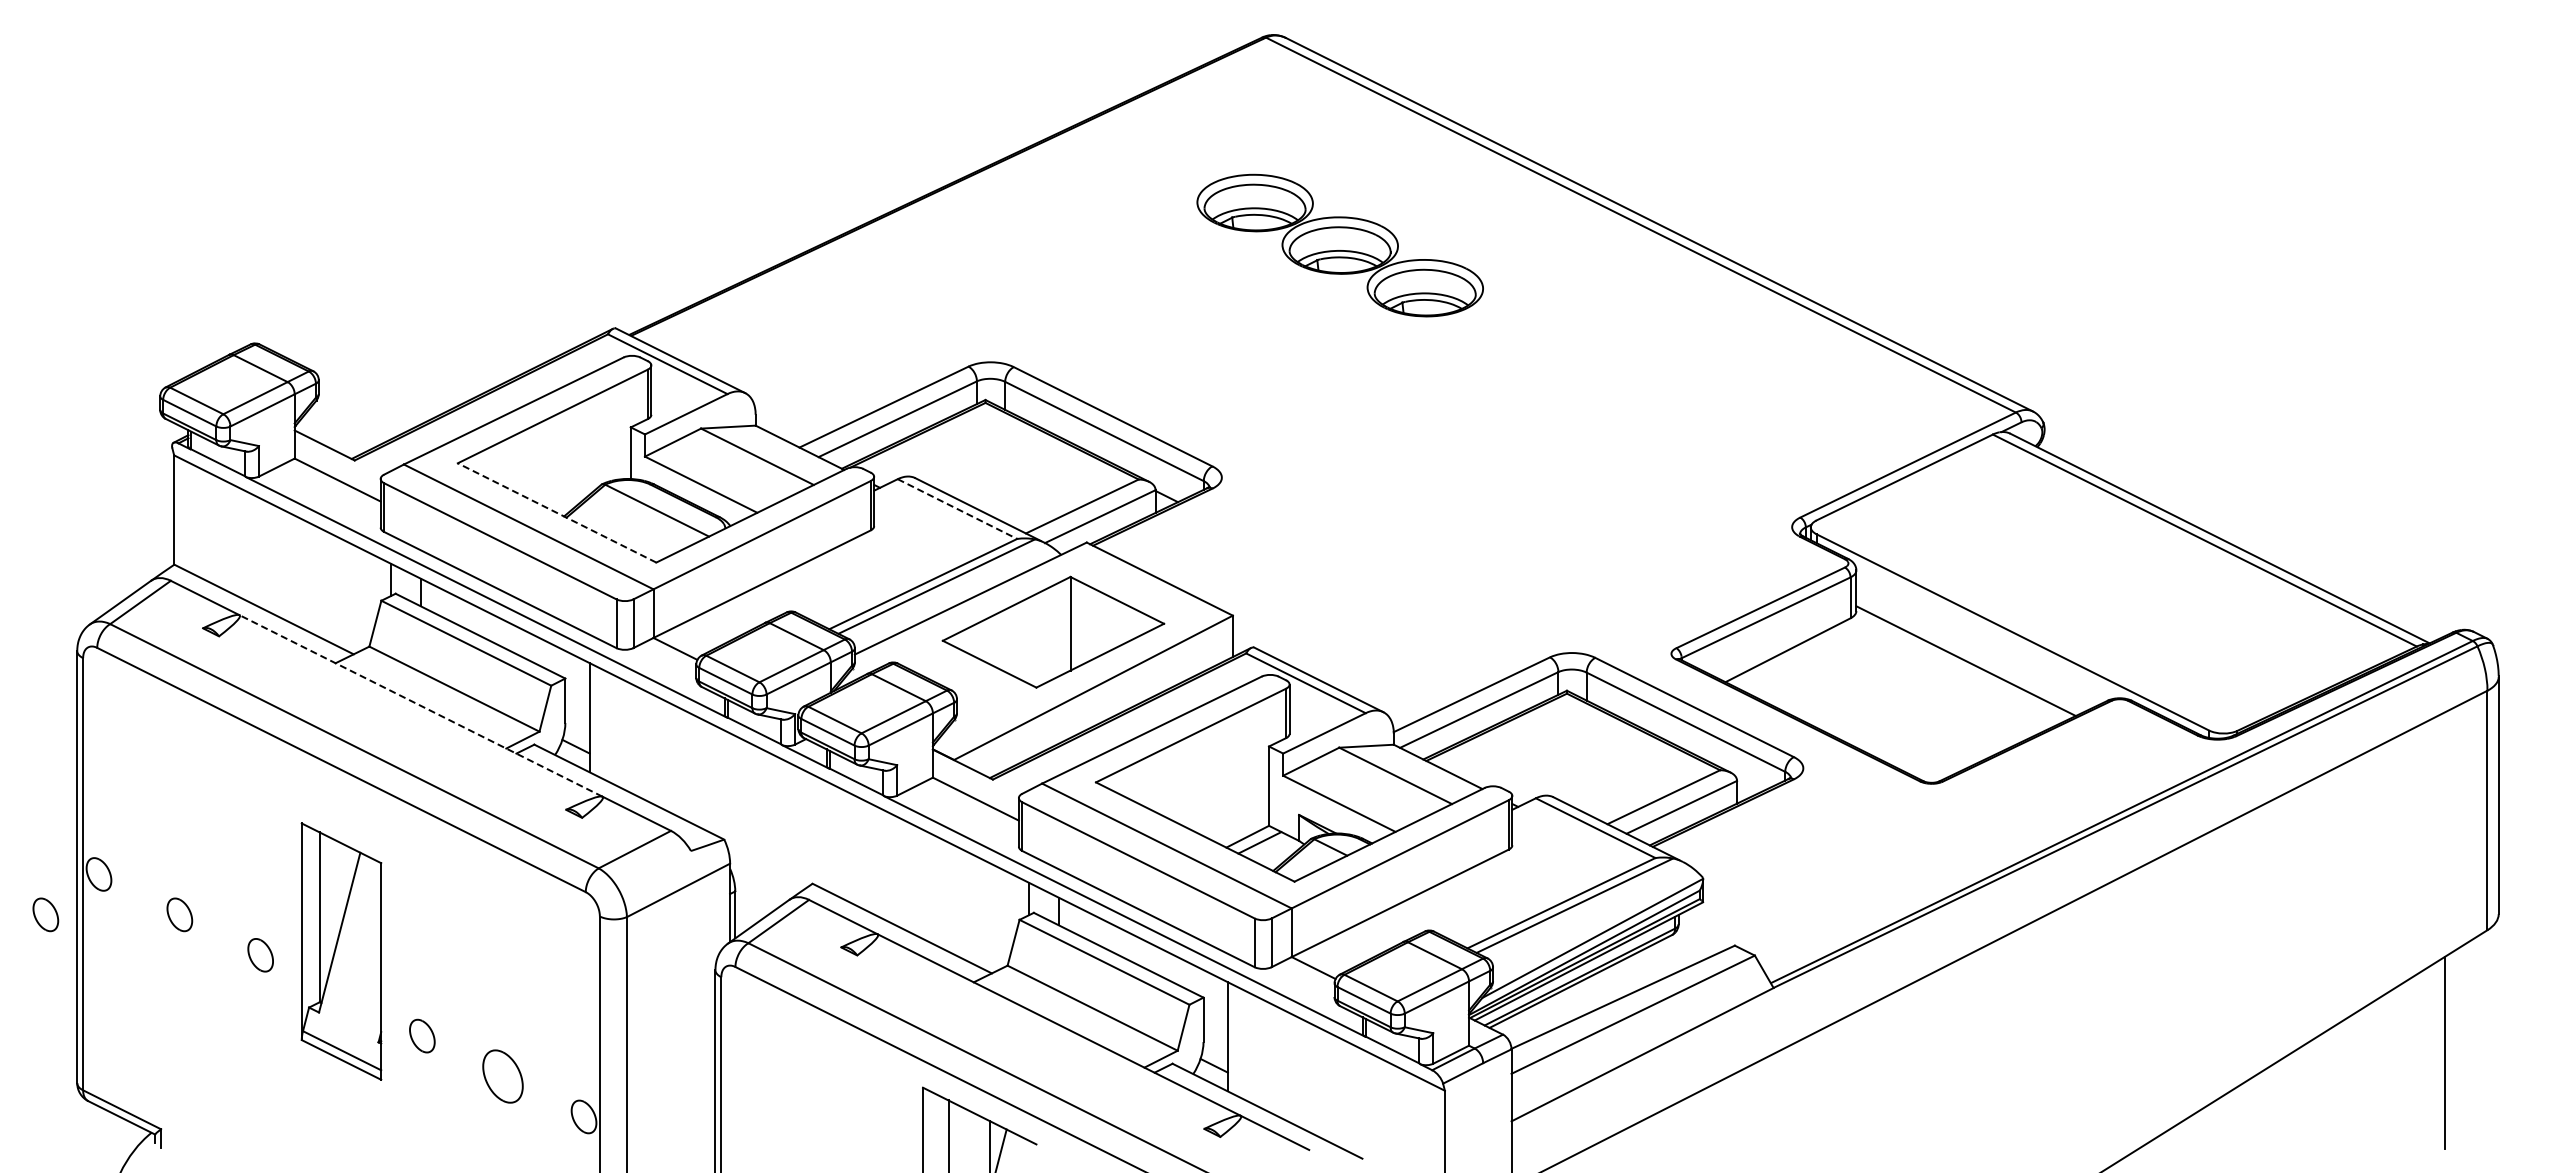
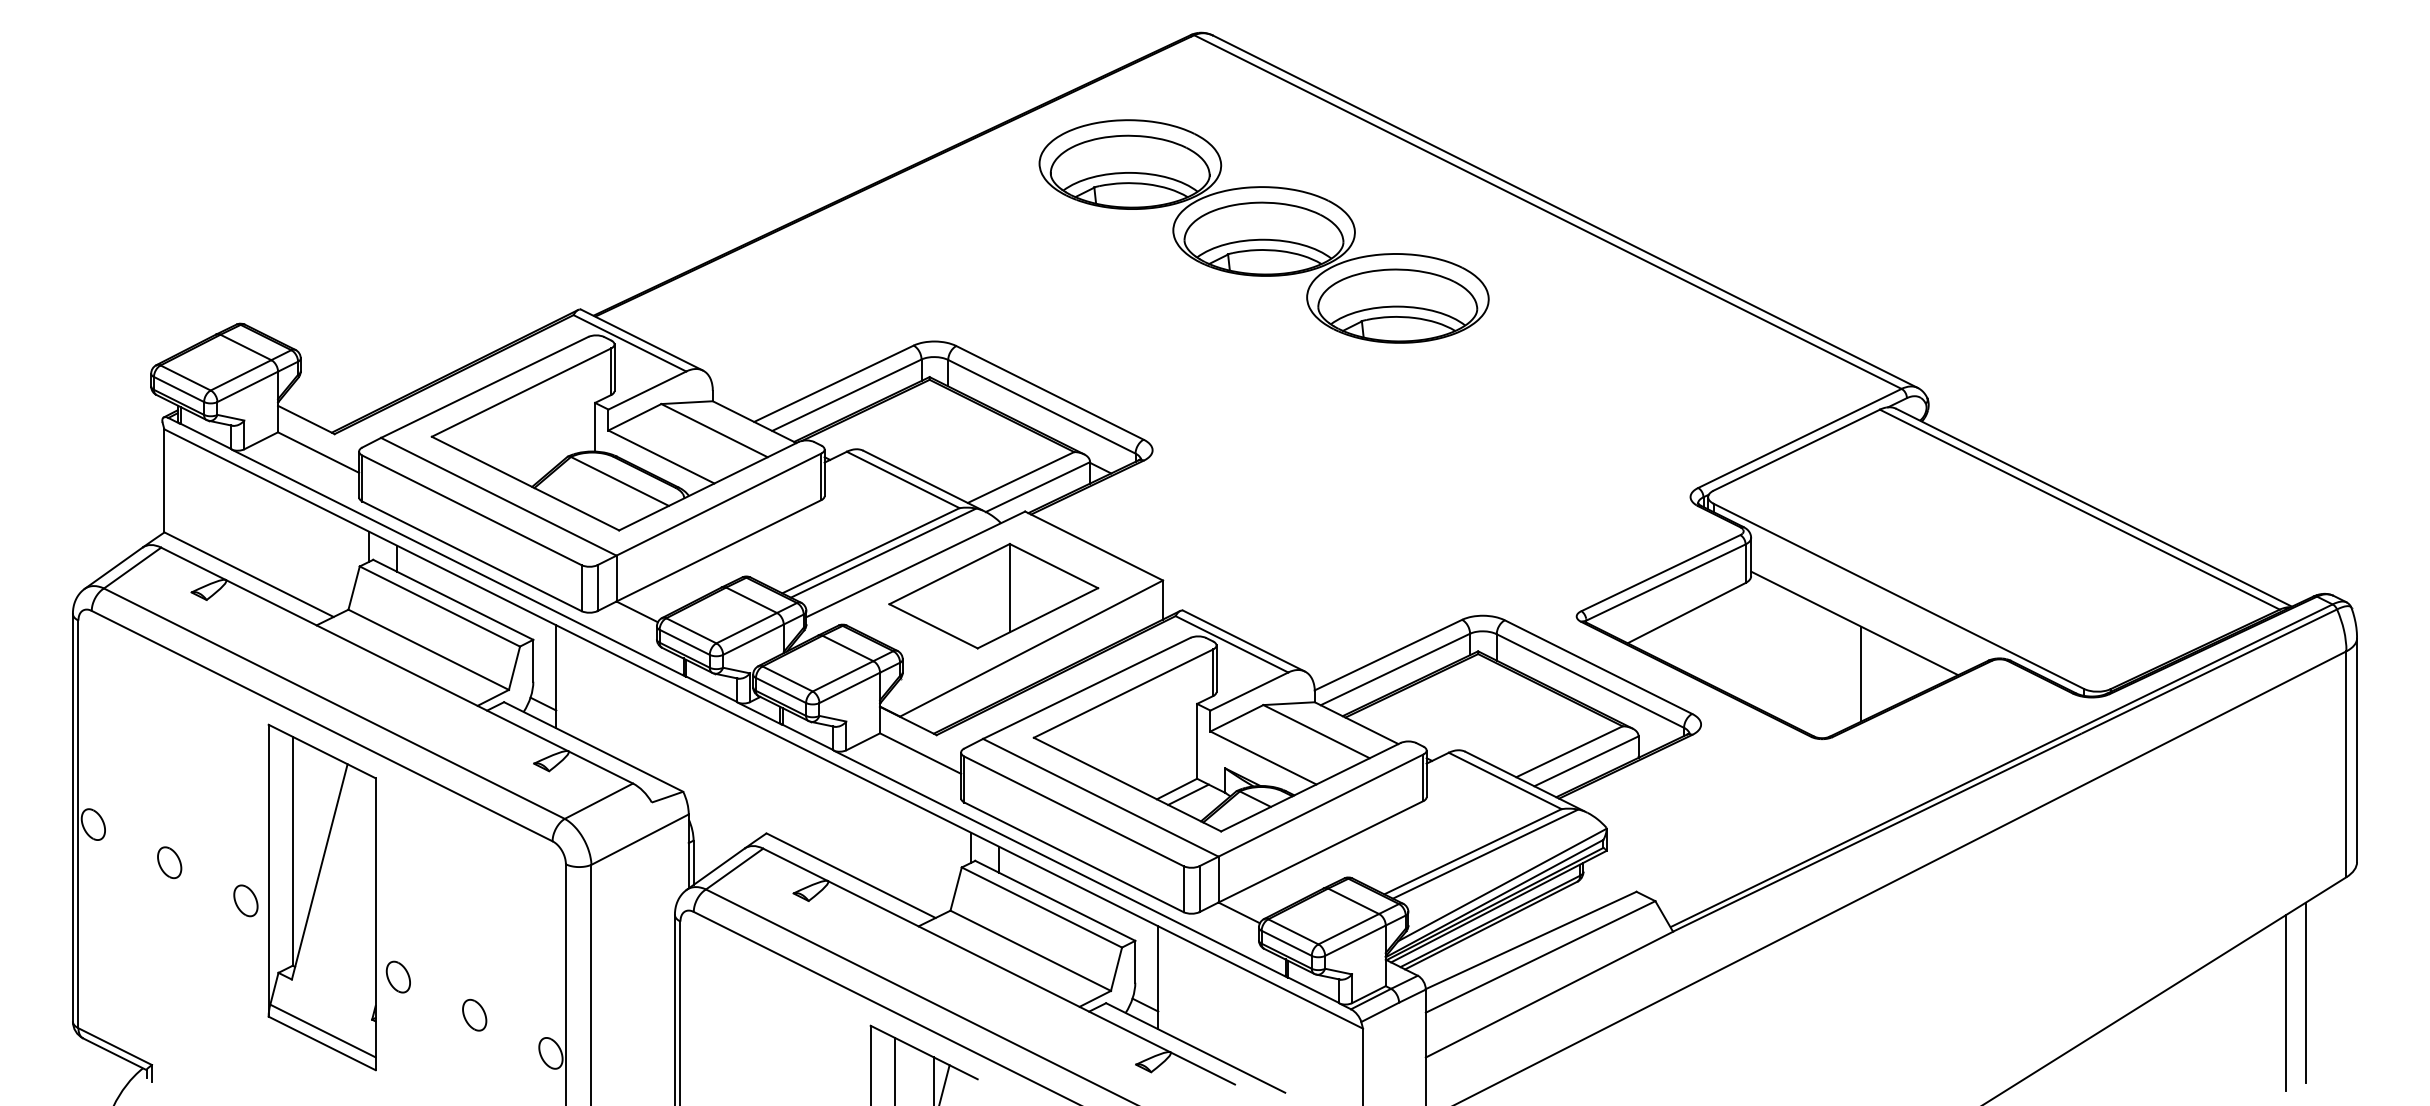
part: (1340, 245) -> (1264, 231), size x1.67
line: (957, 509) -> (903, 480), dashed -> solid
line: (557, 512) -> (525, 483), dashed -> solid
line: (420, 705) -> (396, 665), dashed -> solid
line: (1973, 714) -> (1861, 673), added
part: (45, 914) -> (42, 862), removed
part: (341, 951) -> (322, 897), size x1.43
line: (2423, 1063) -> (2286, 1002), added
part: (503, 1076) -> (474, 1015), size x0.62

